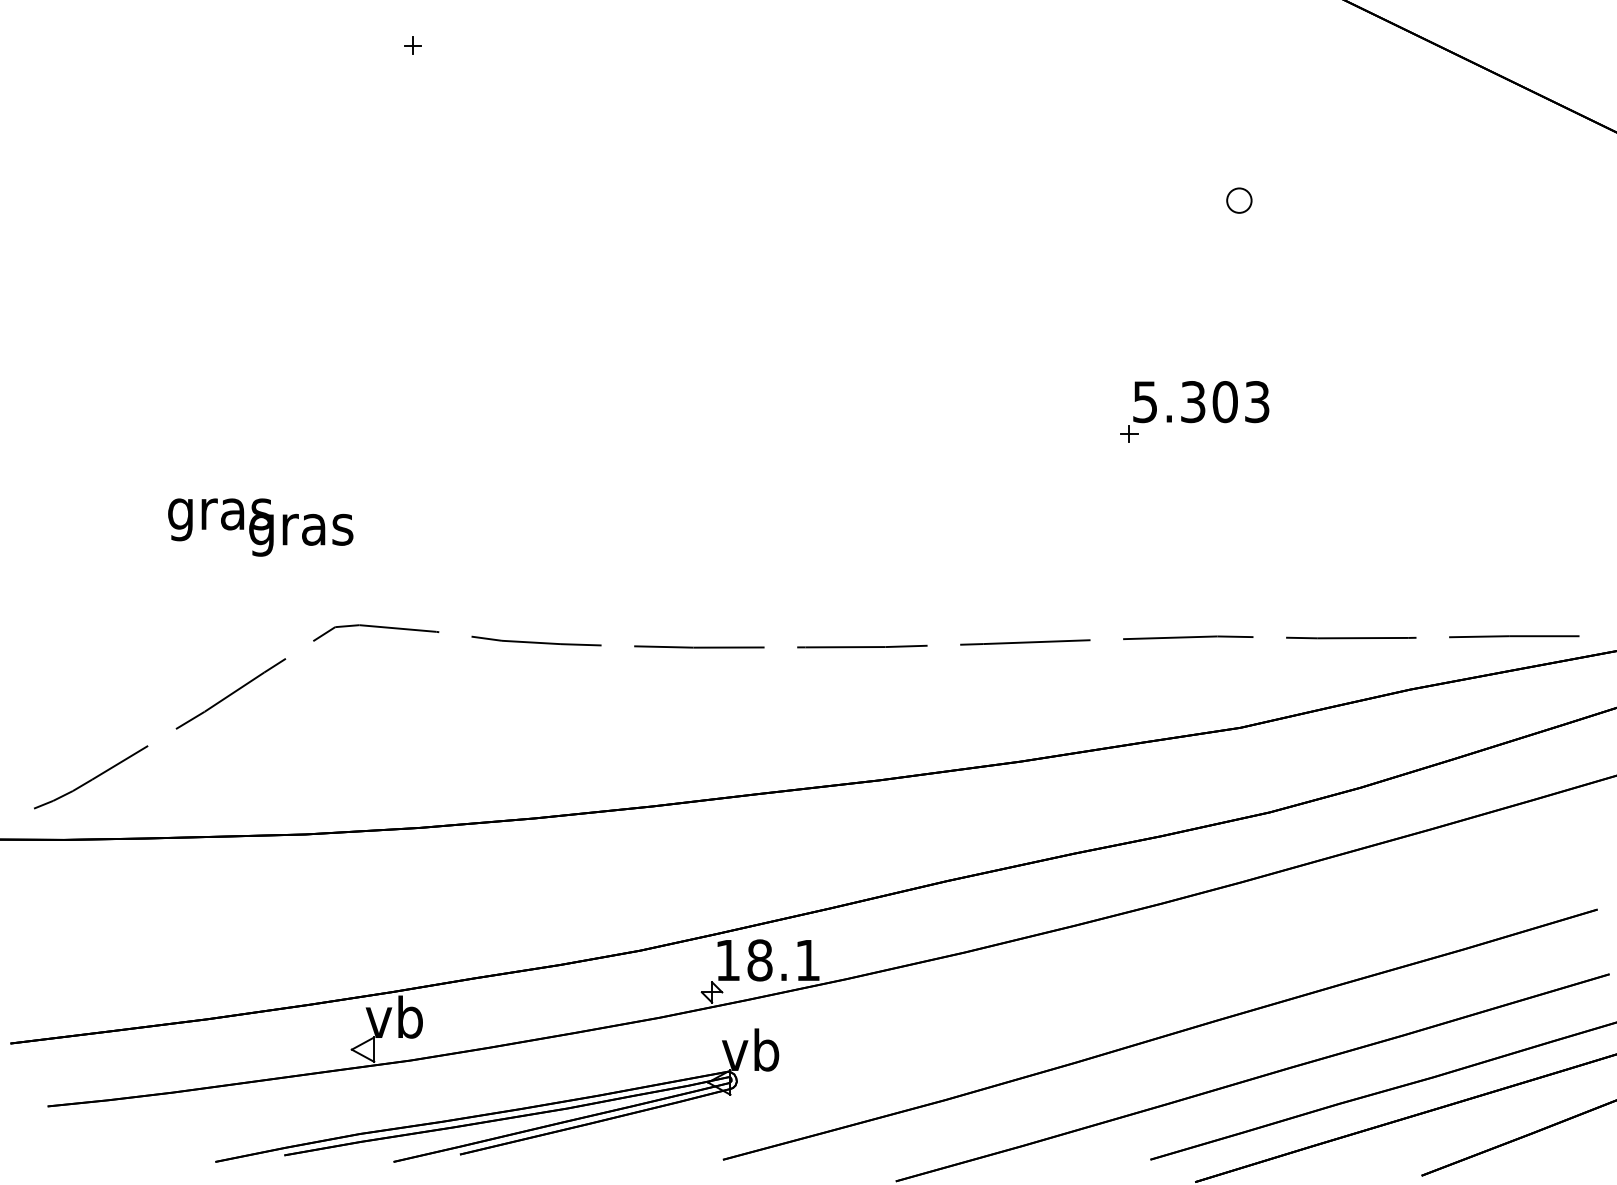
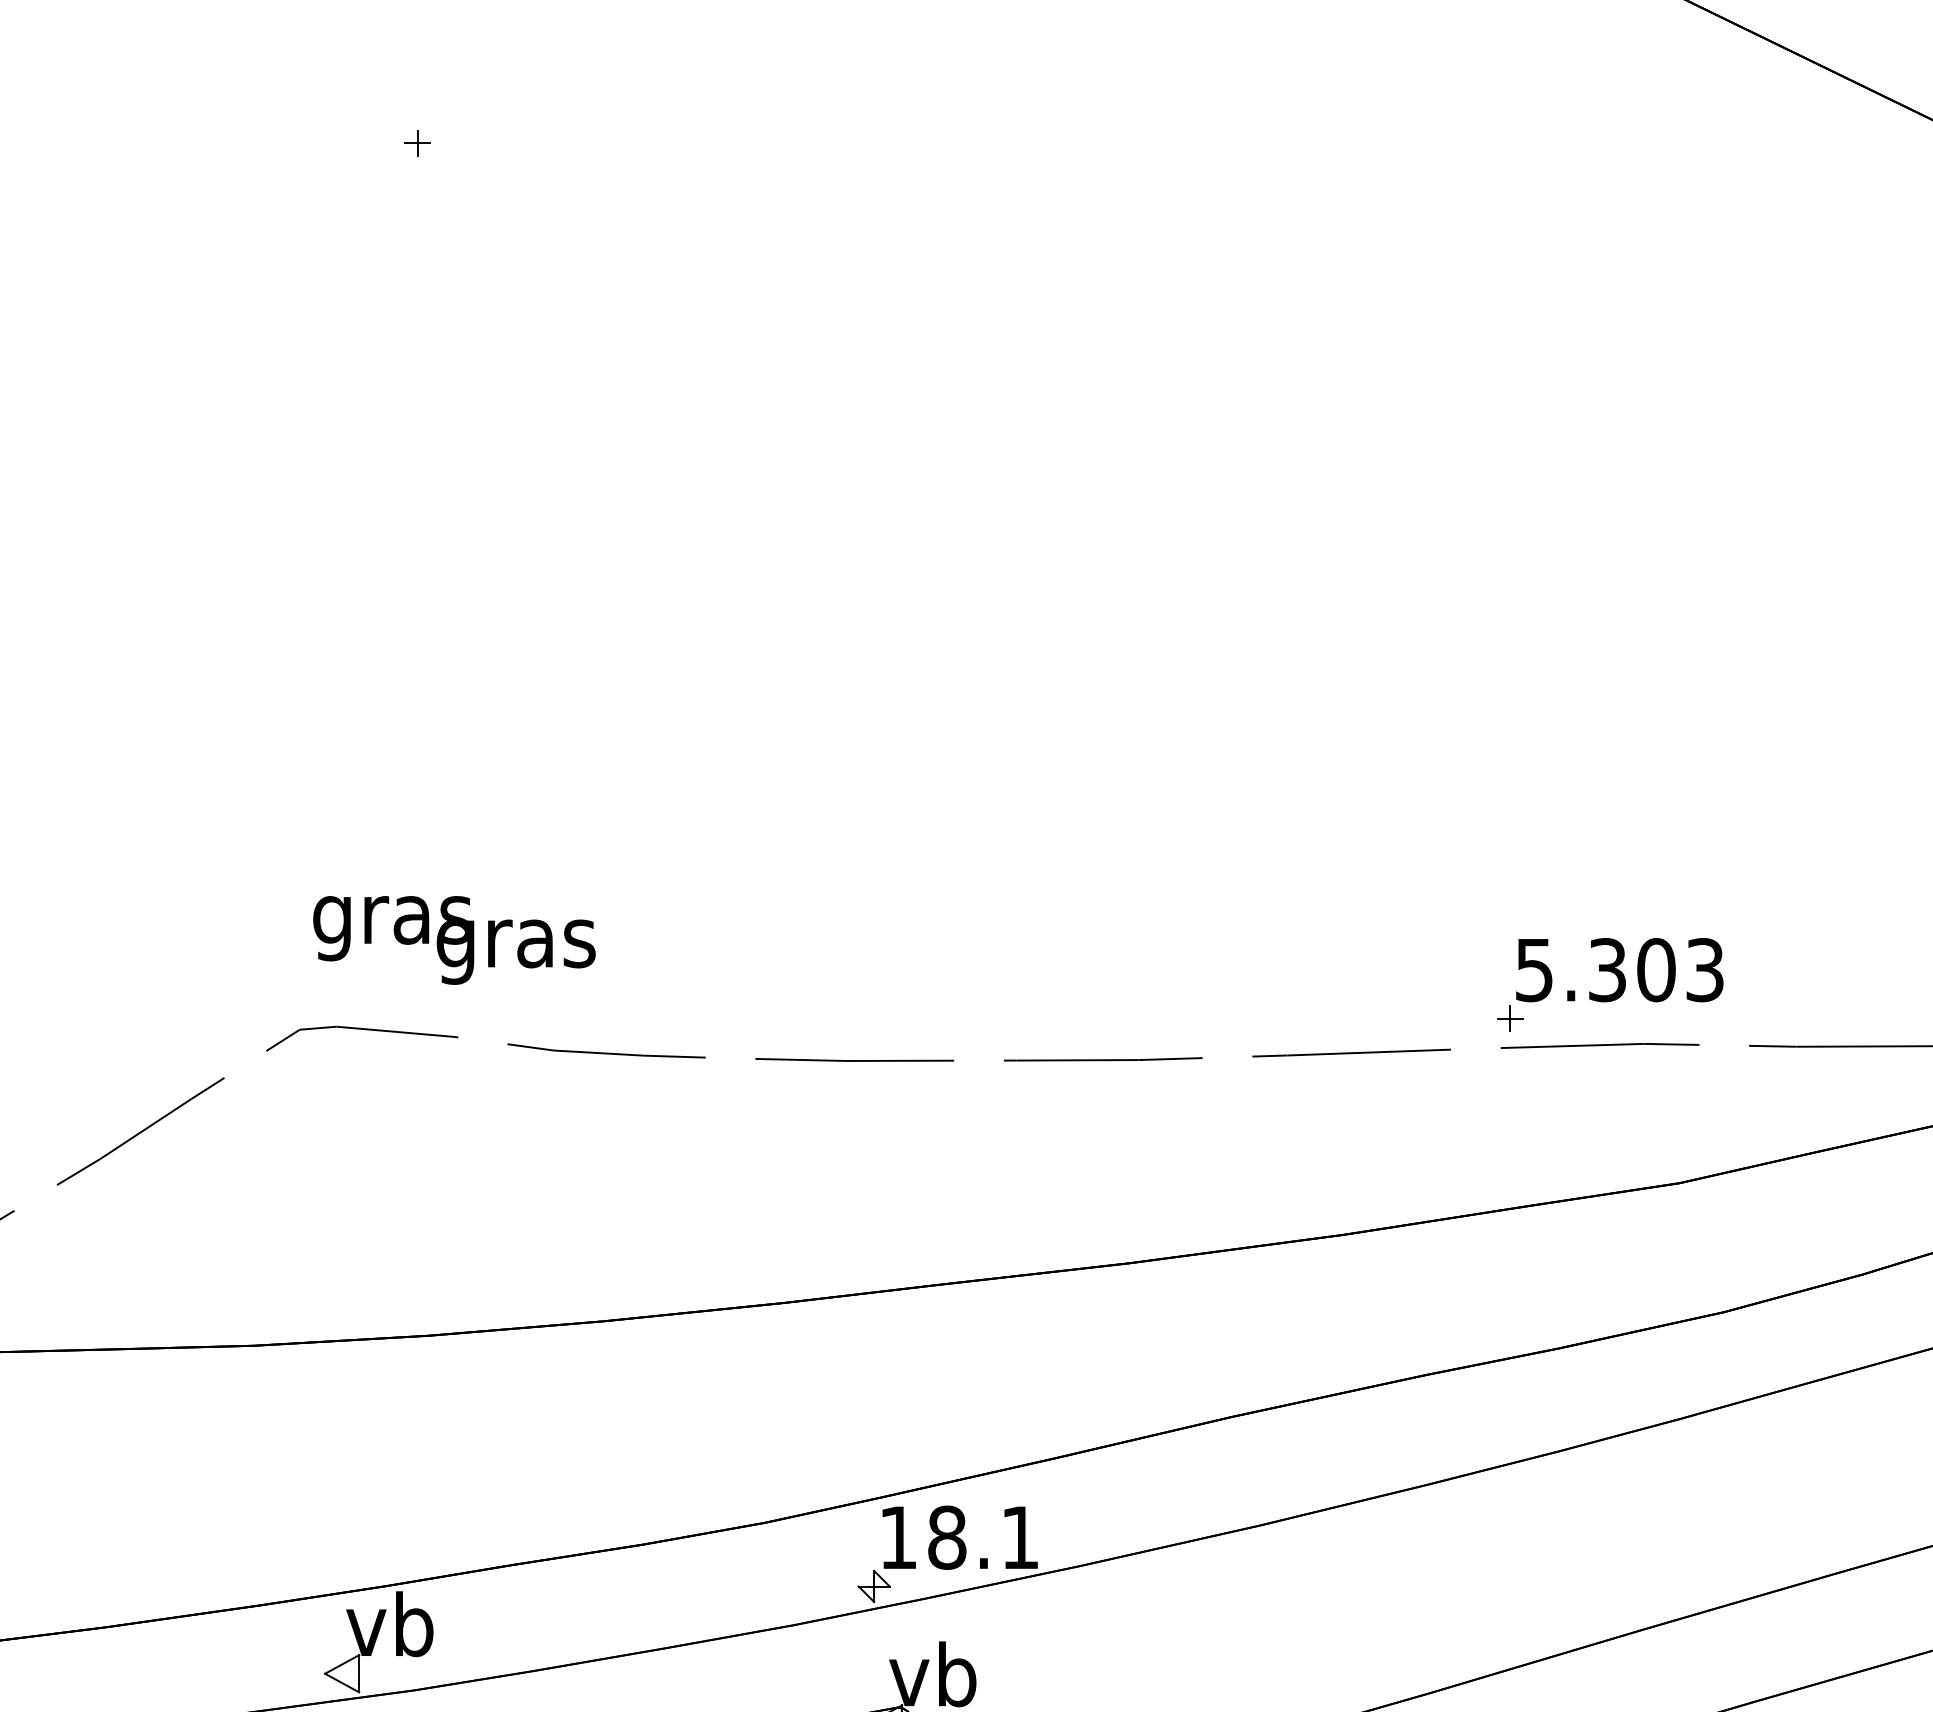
part: (1239, 200) -> (1678, 379), removed
part: (1194, 411) -> (1609, 984), moved
text: (260, 527) -> (454, 940), moved

